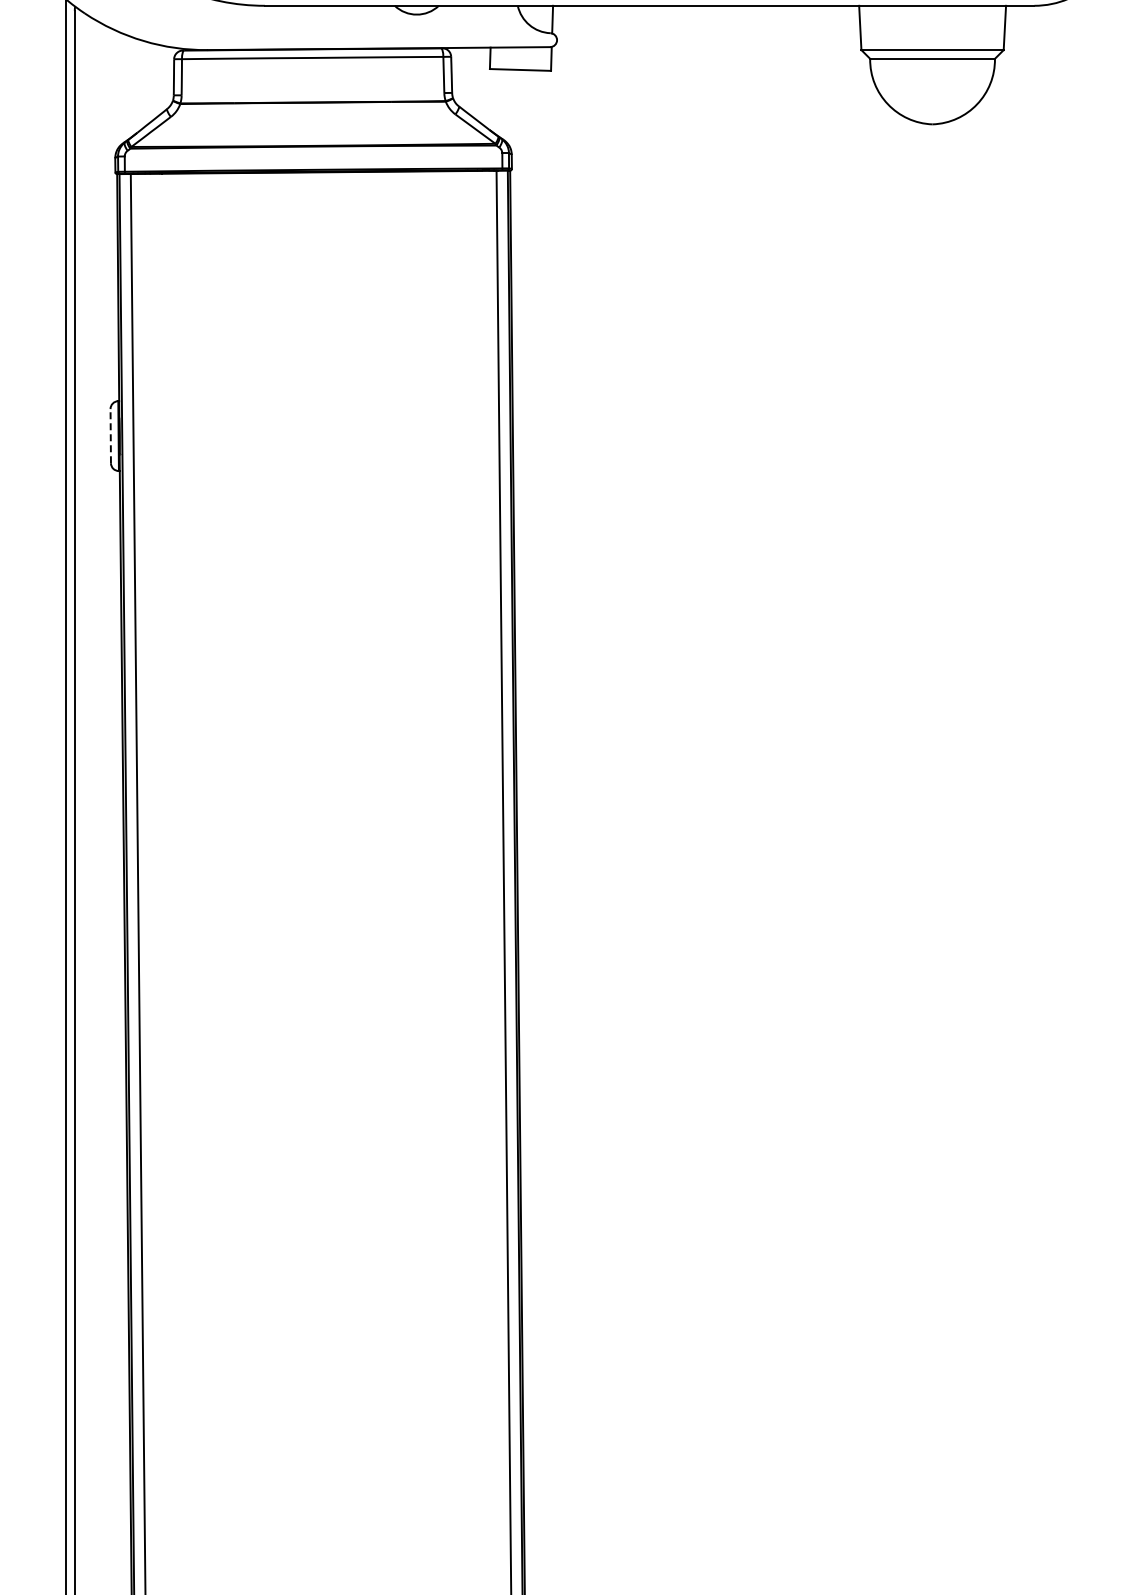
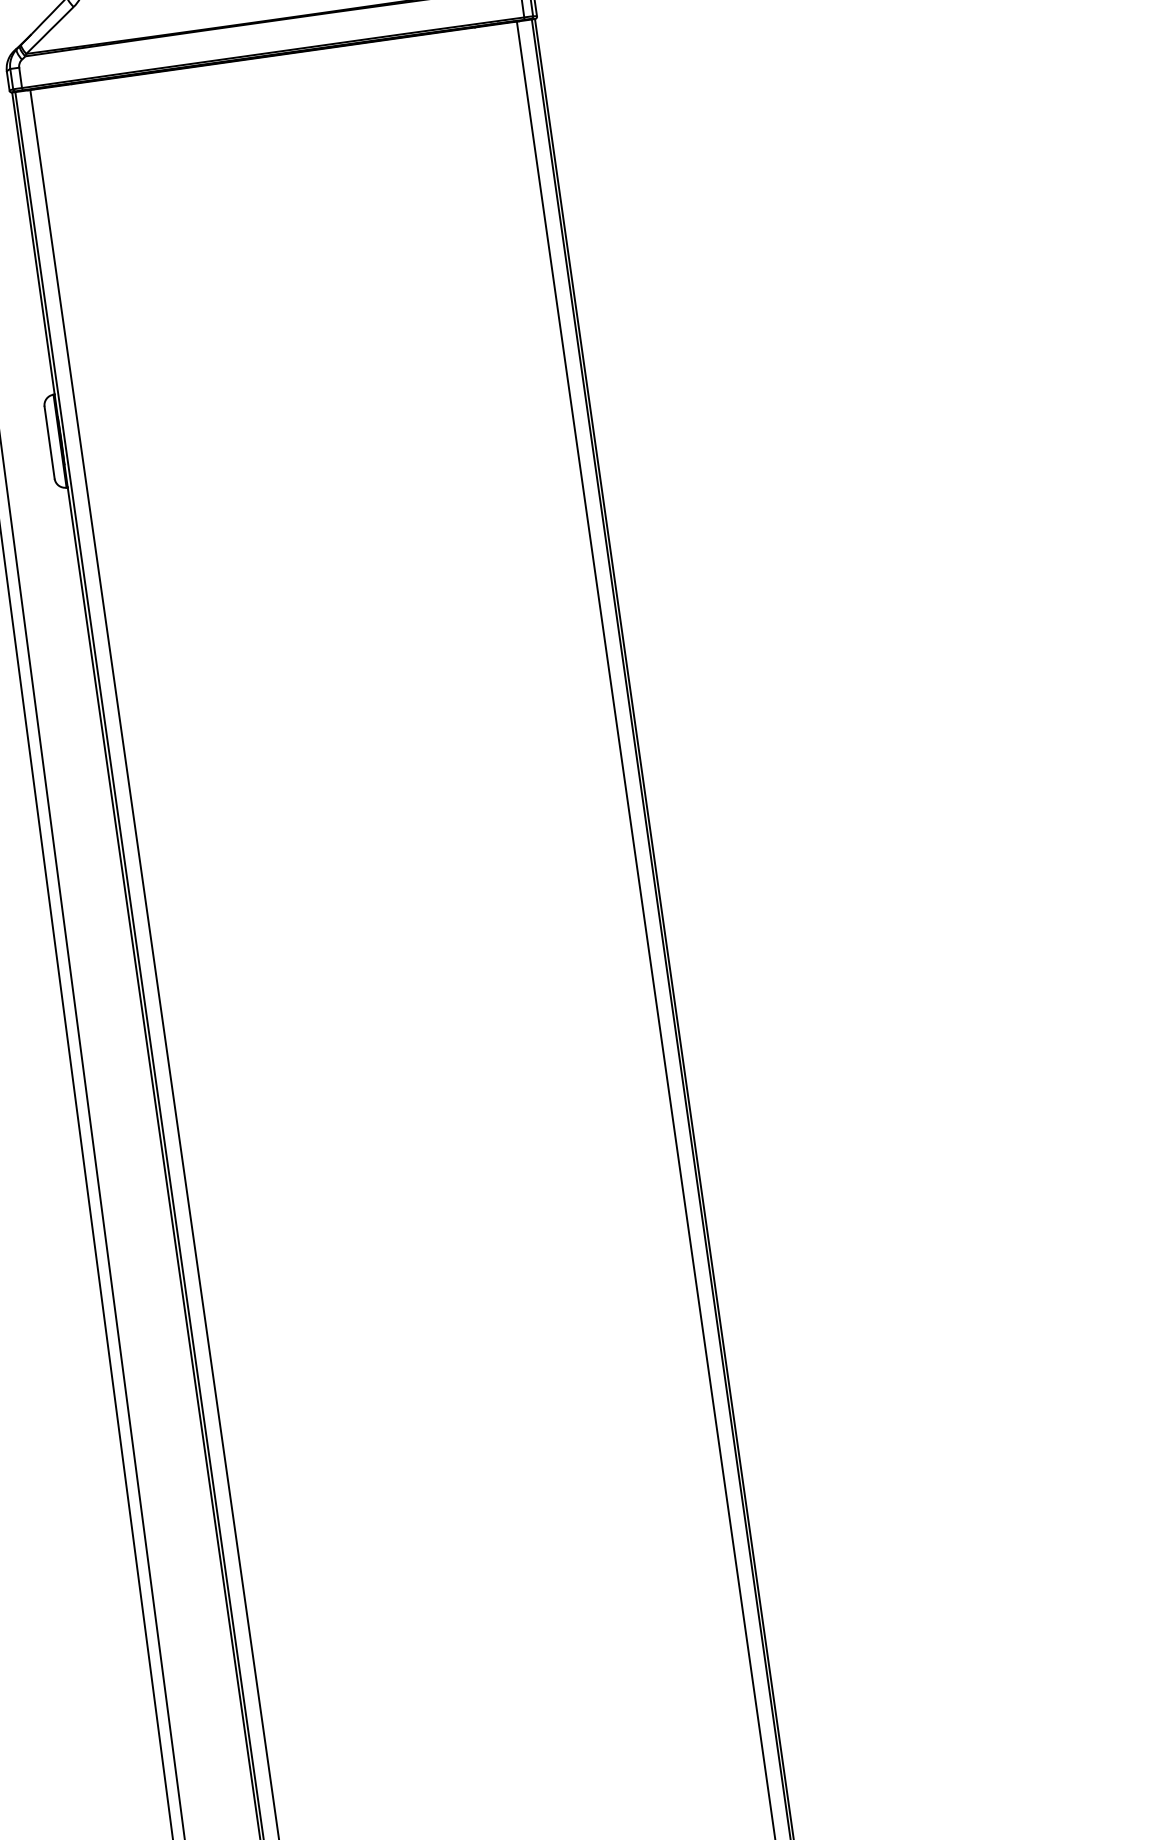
line: (110, 435) -> (49, 441), dashed -> solid

